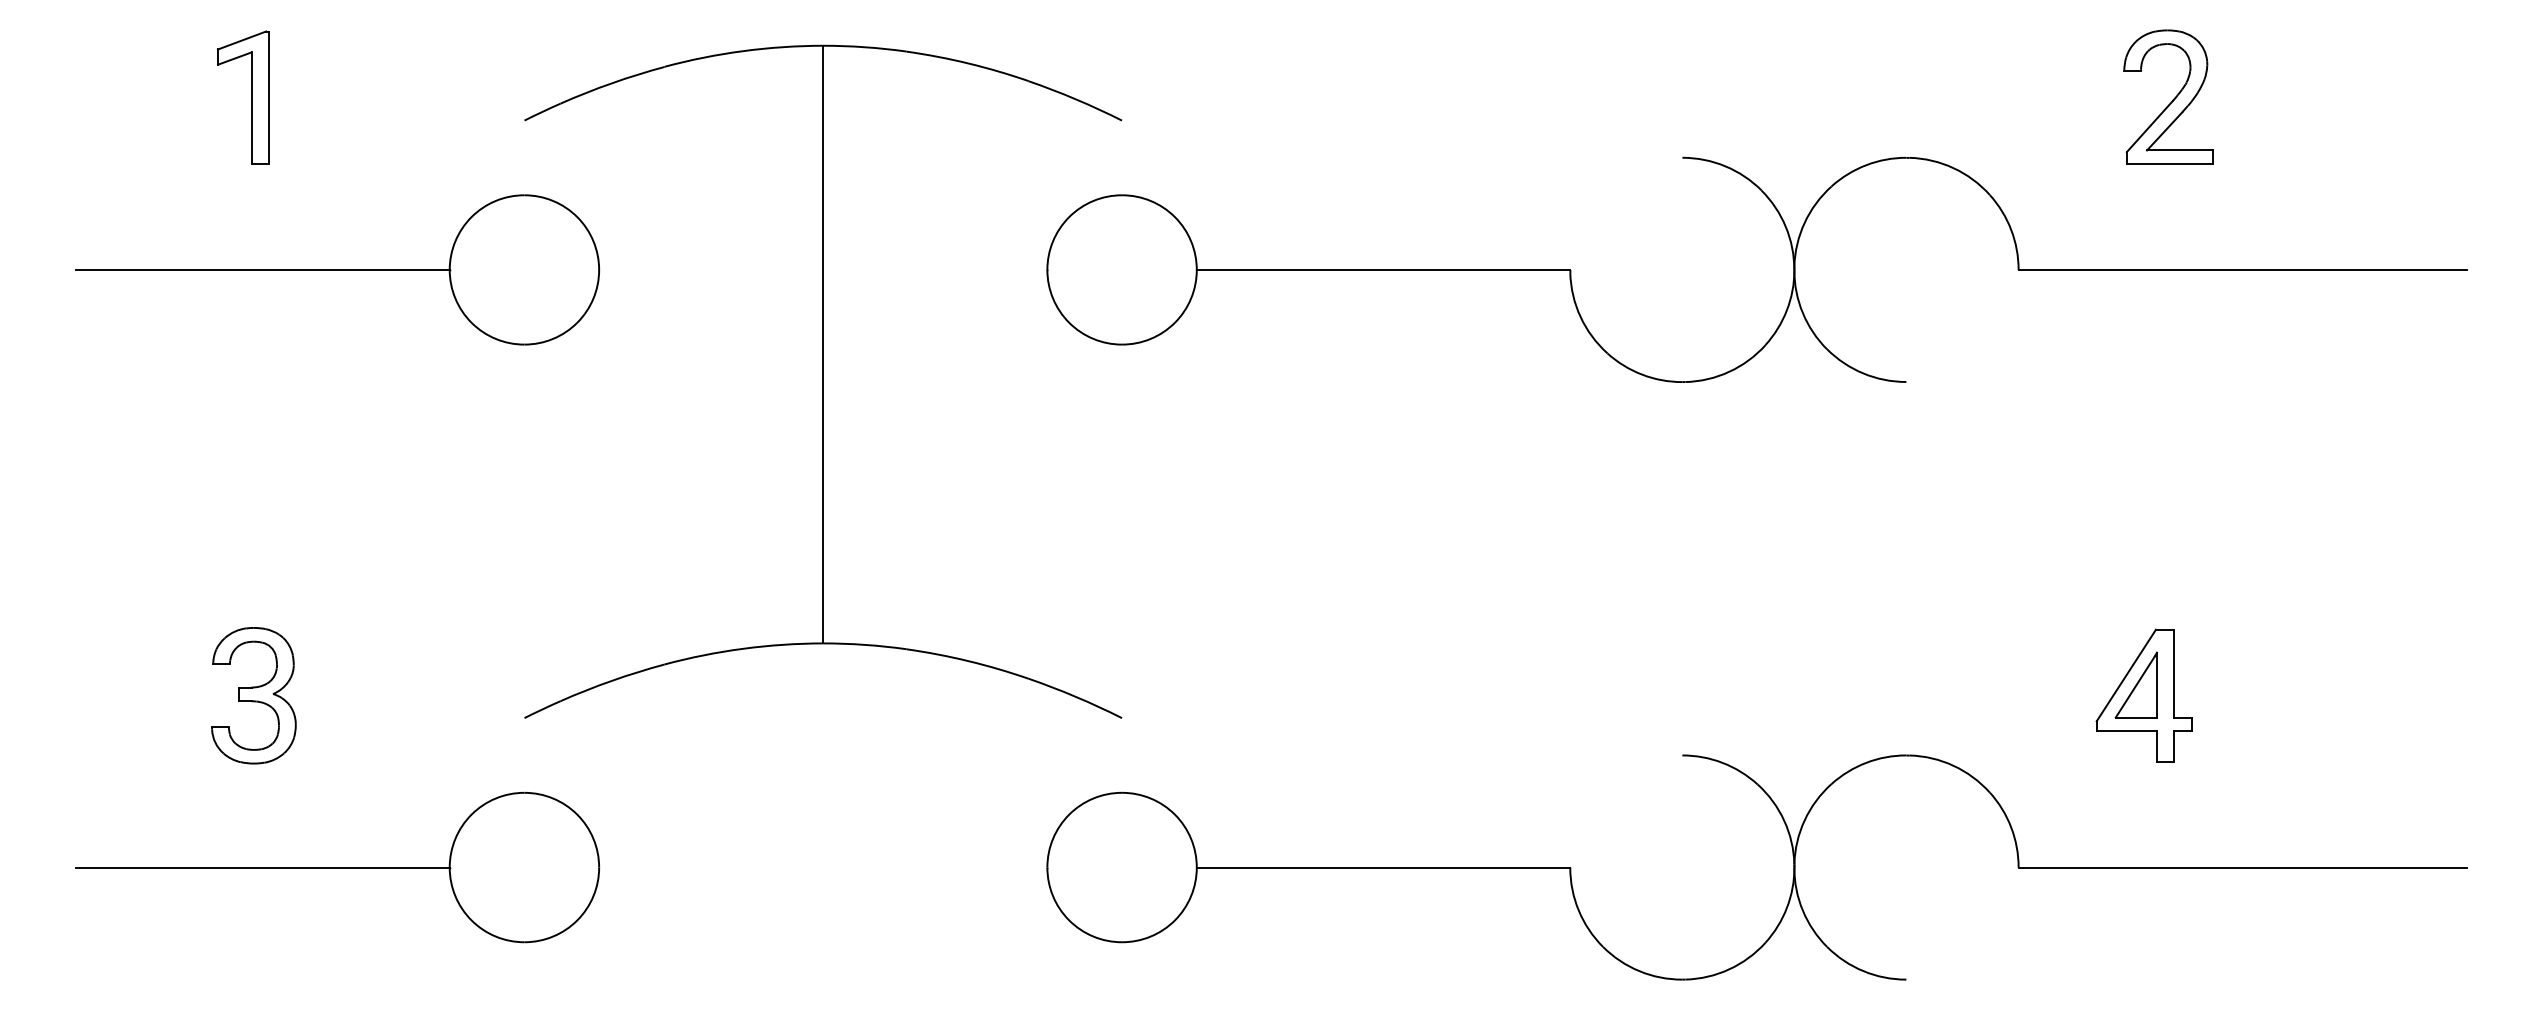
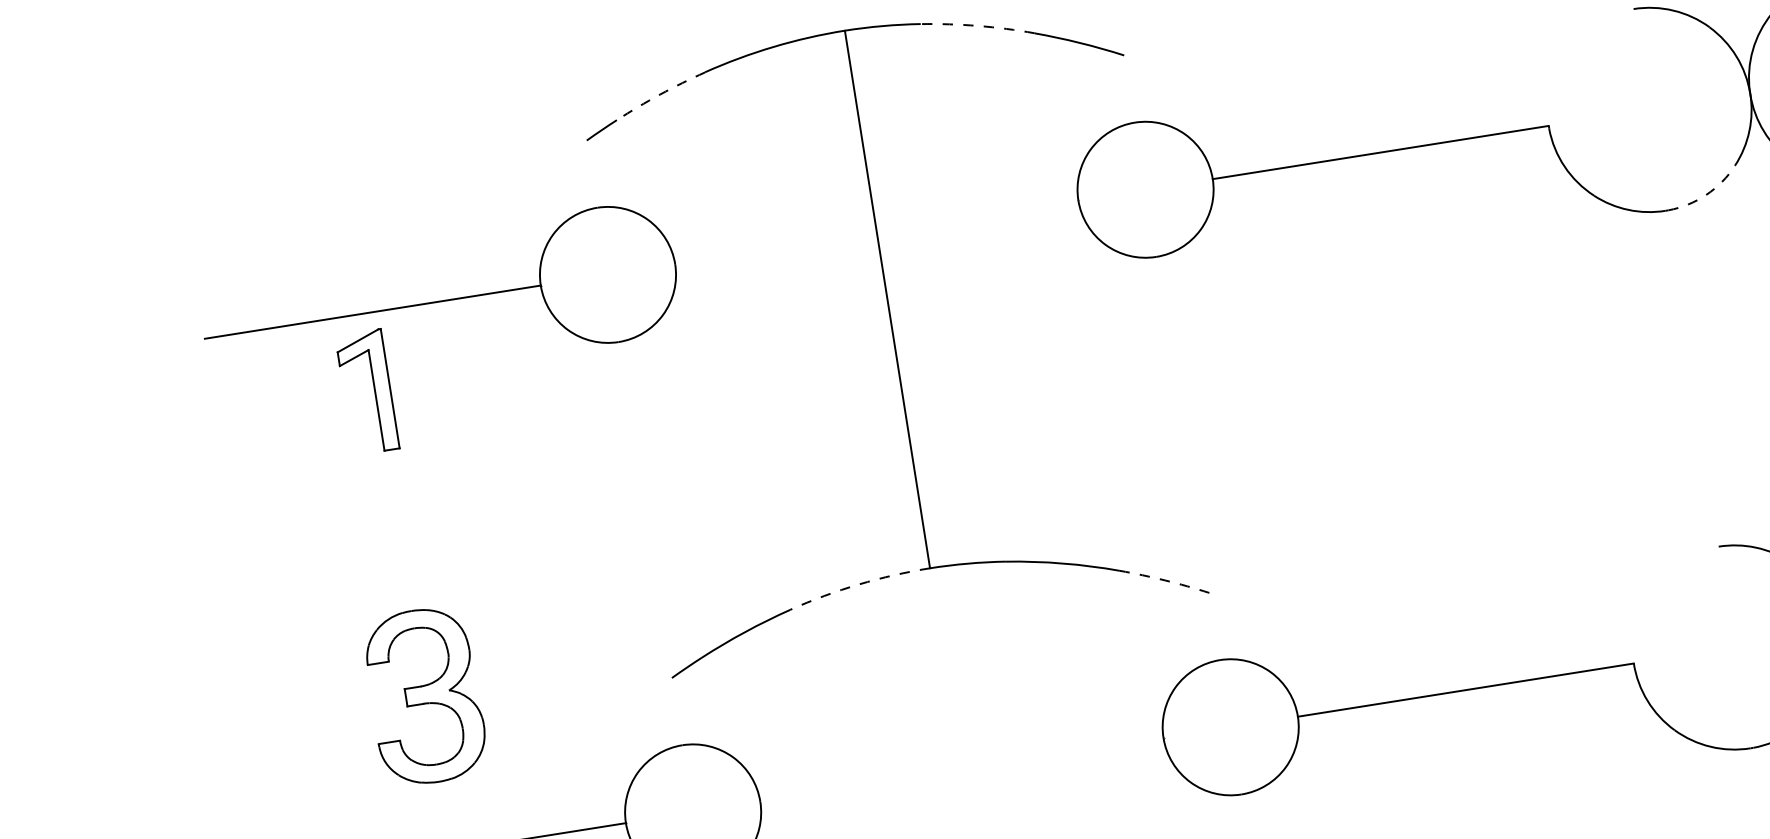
arc: (968, 63) -> (978, 25), solid -> dashed
arc: (611, 83) -> (659, 94), solid -> dashed
part: (251, 97) -> (374, 390), moved
arc: (1729, 371) -> (1706, 194), solid -> dashed
arc: (743, 648) -> (858, 584), solid -> dashed
part: (253, 695) -> (424, 696), size x1.4
arc: (1075, 696) -> (1164, 580), solid -> dashed

